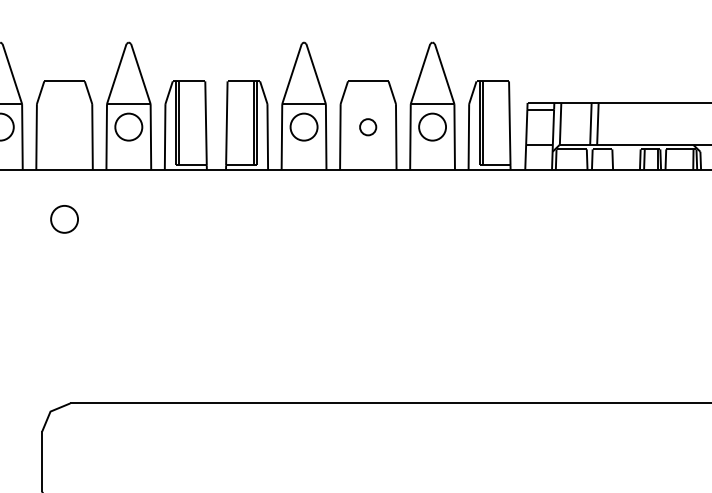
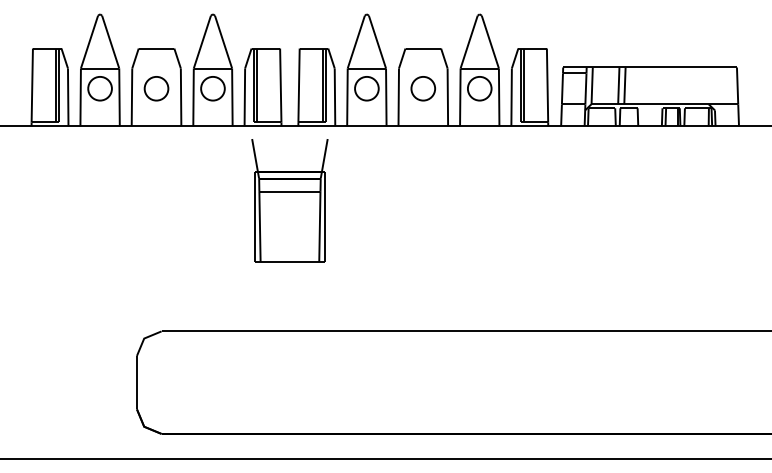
part: (367, 126) -> (422, 88), size x1.67
part: (64, 219) -> (156, 88), moved
part: (215, 254) -> (289, 200), added

